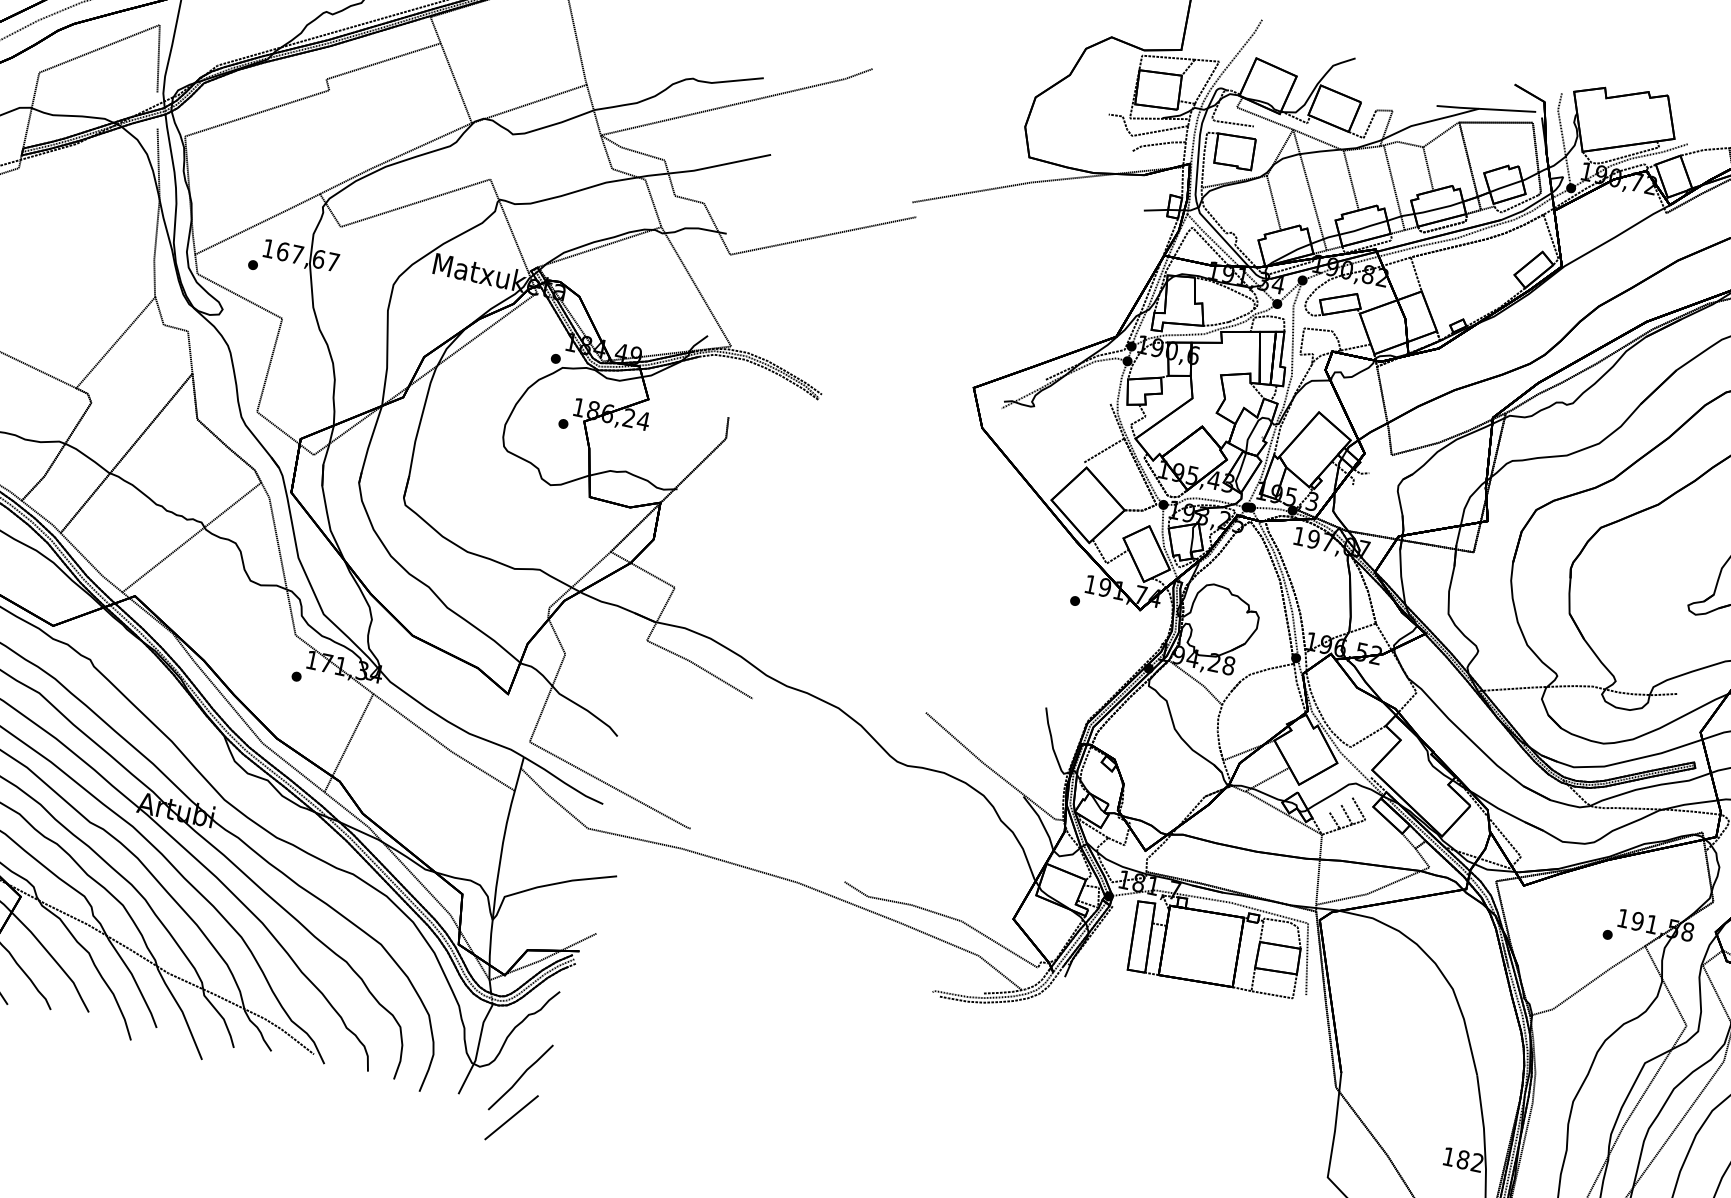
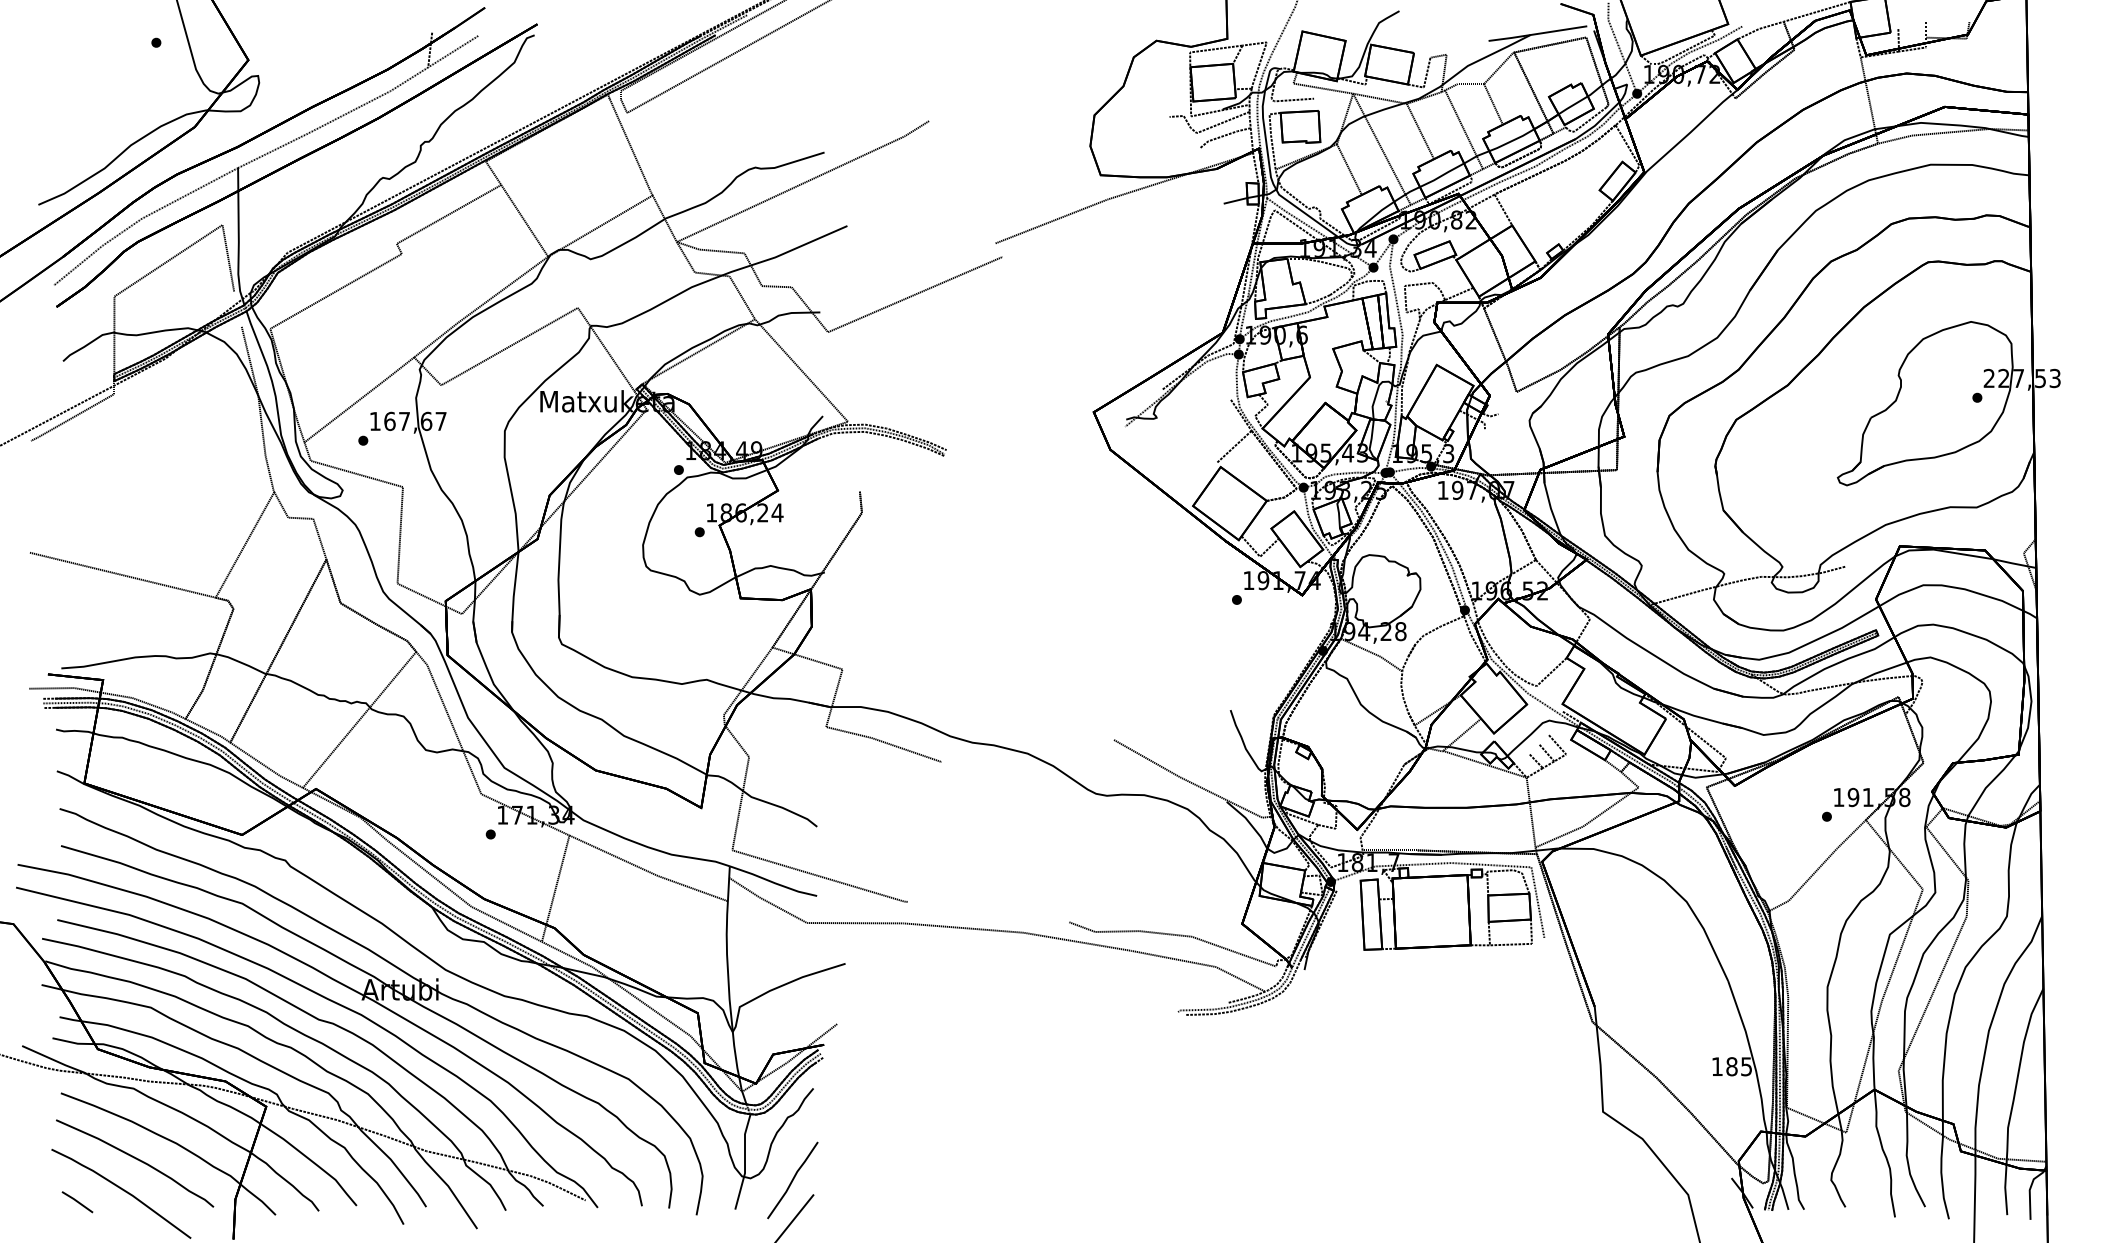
text: (1477, 1162) -> (1746, 1066), 182 -> 185

